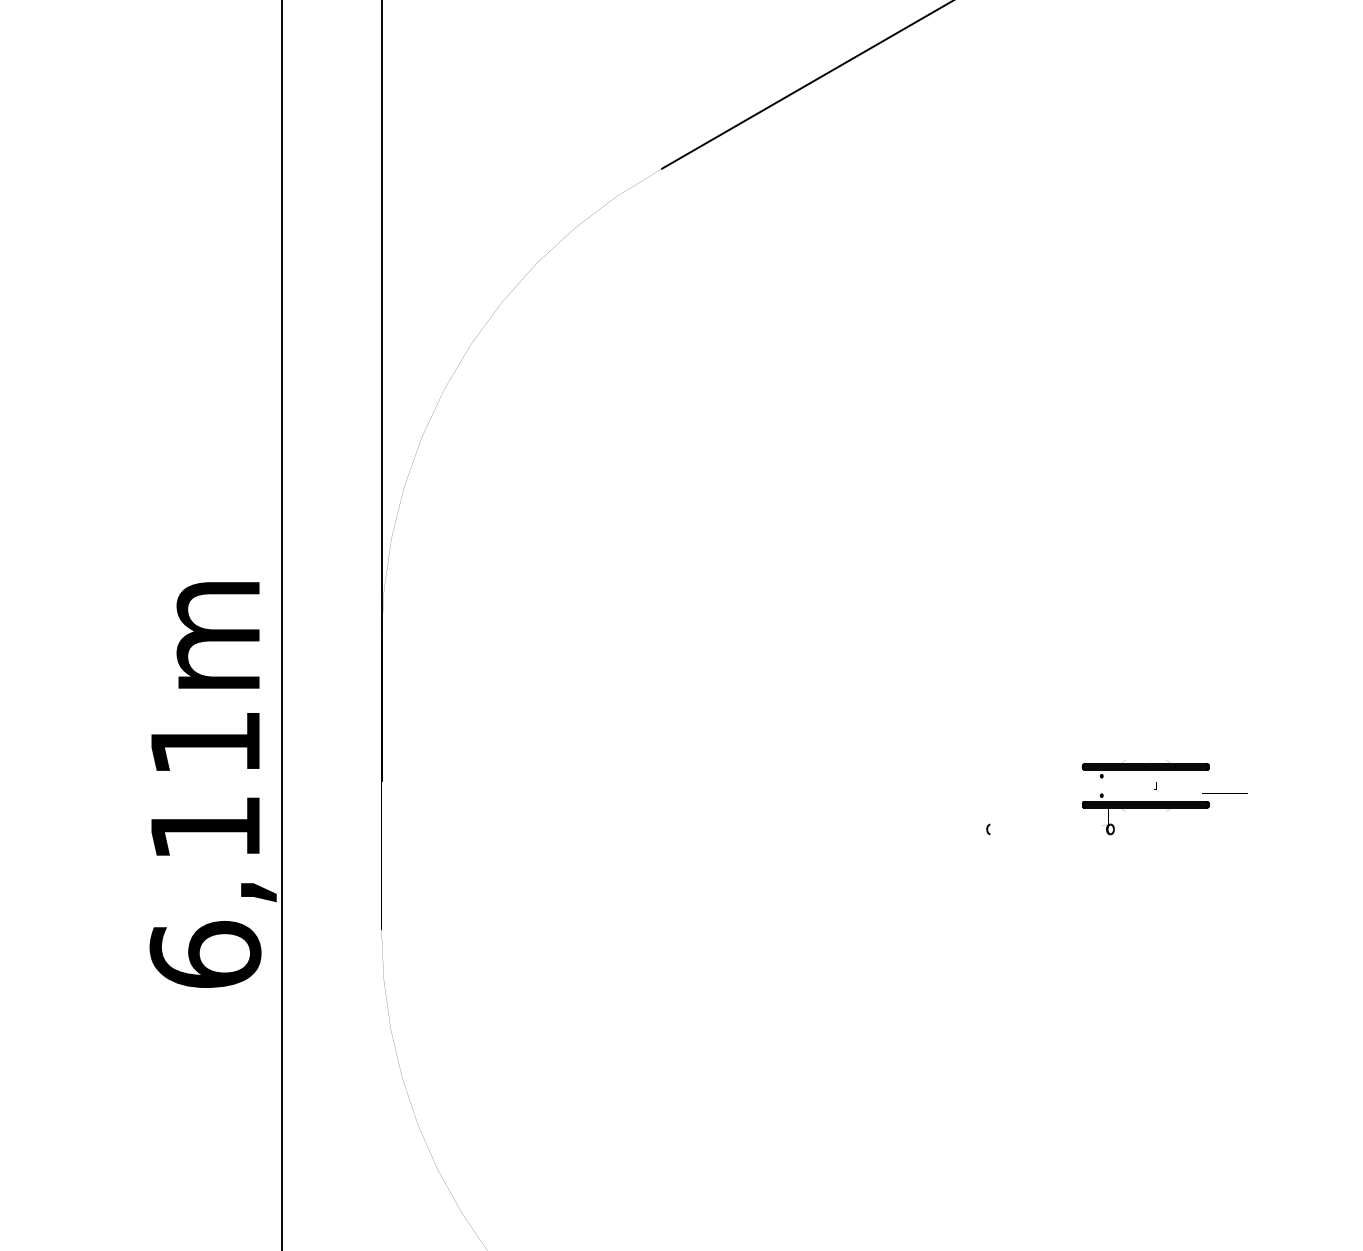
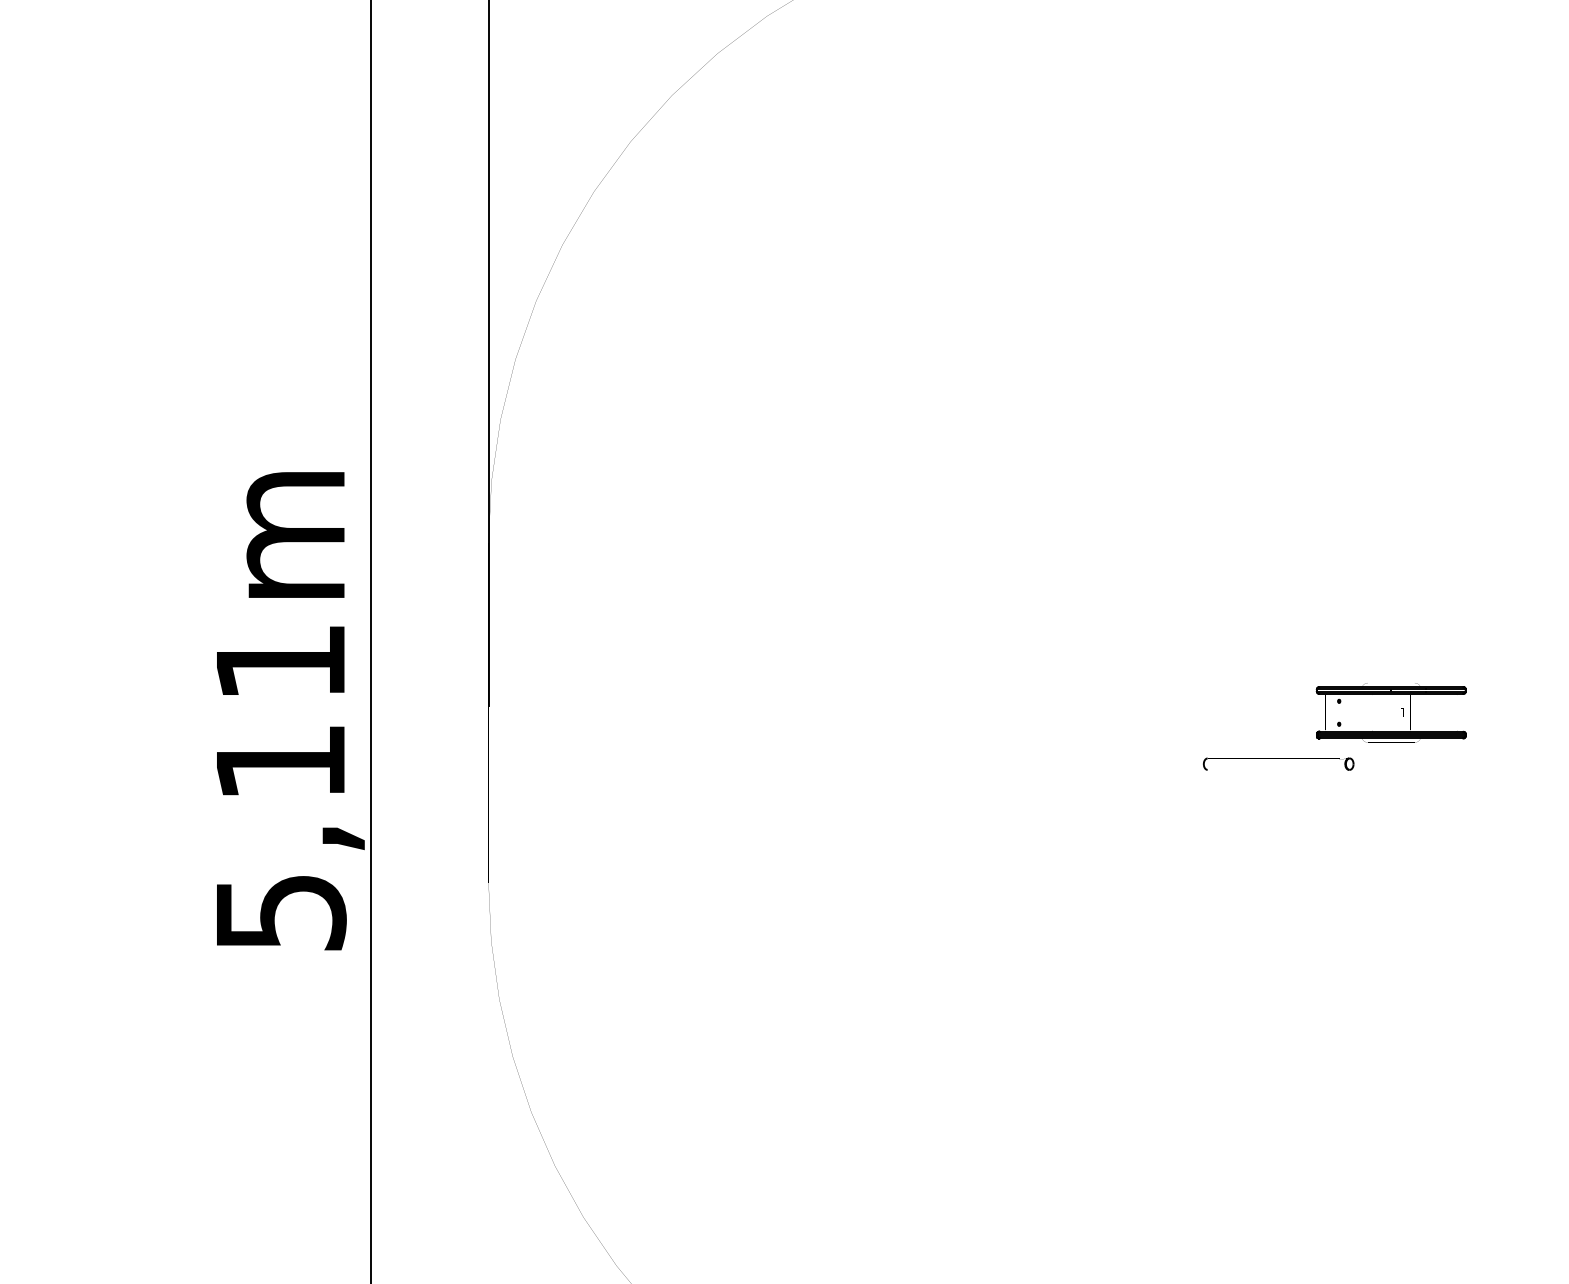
text: (205, 954) -> (280, 911), 6,11m -> 5,11m

